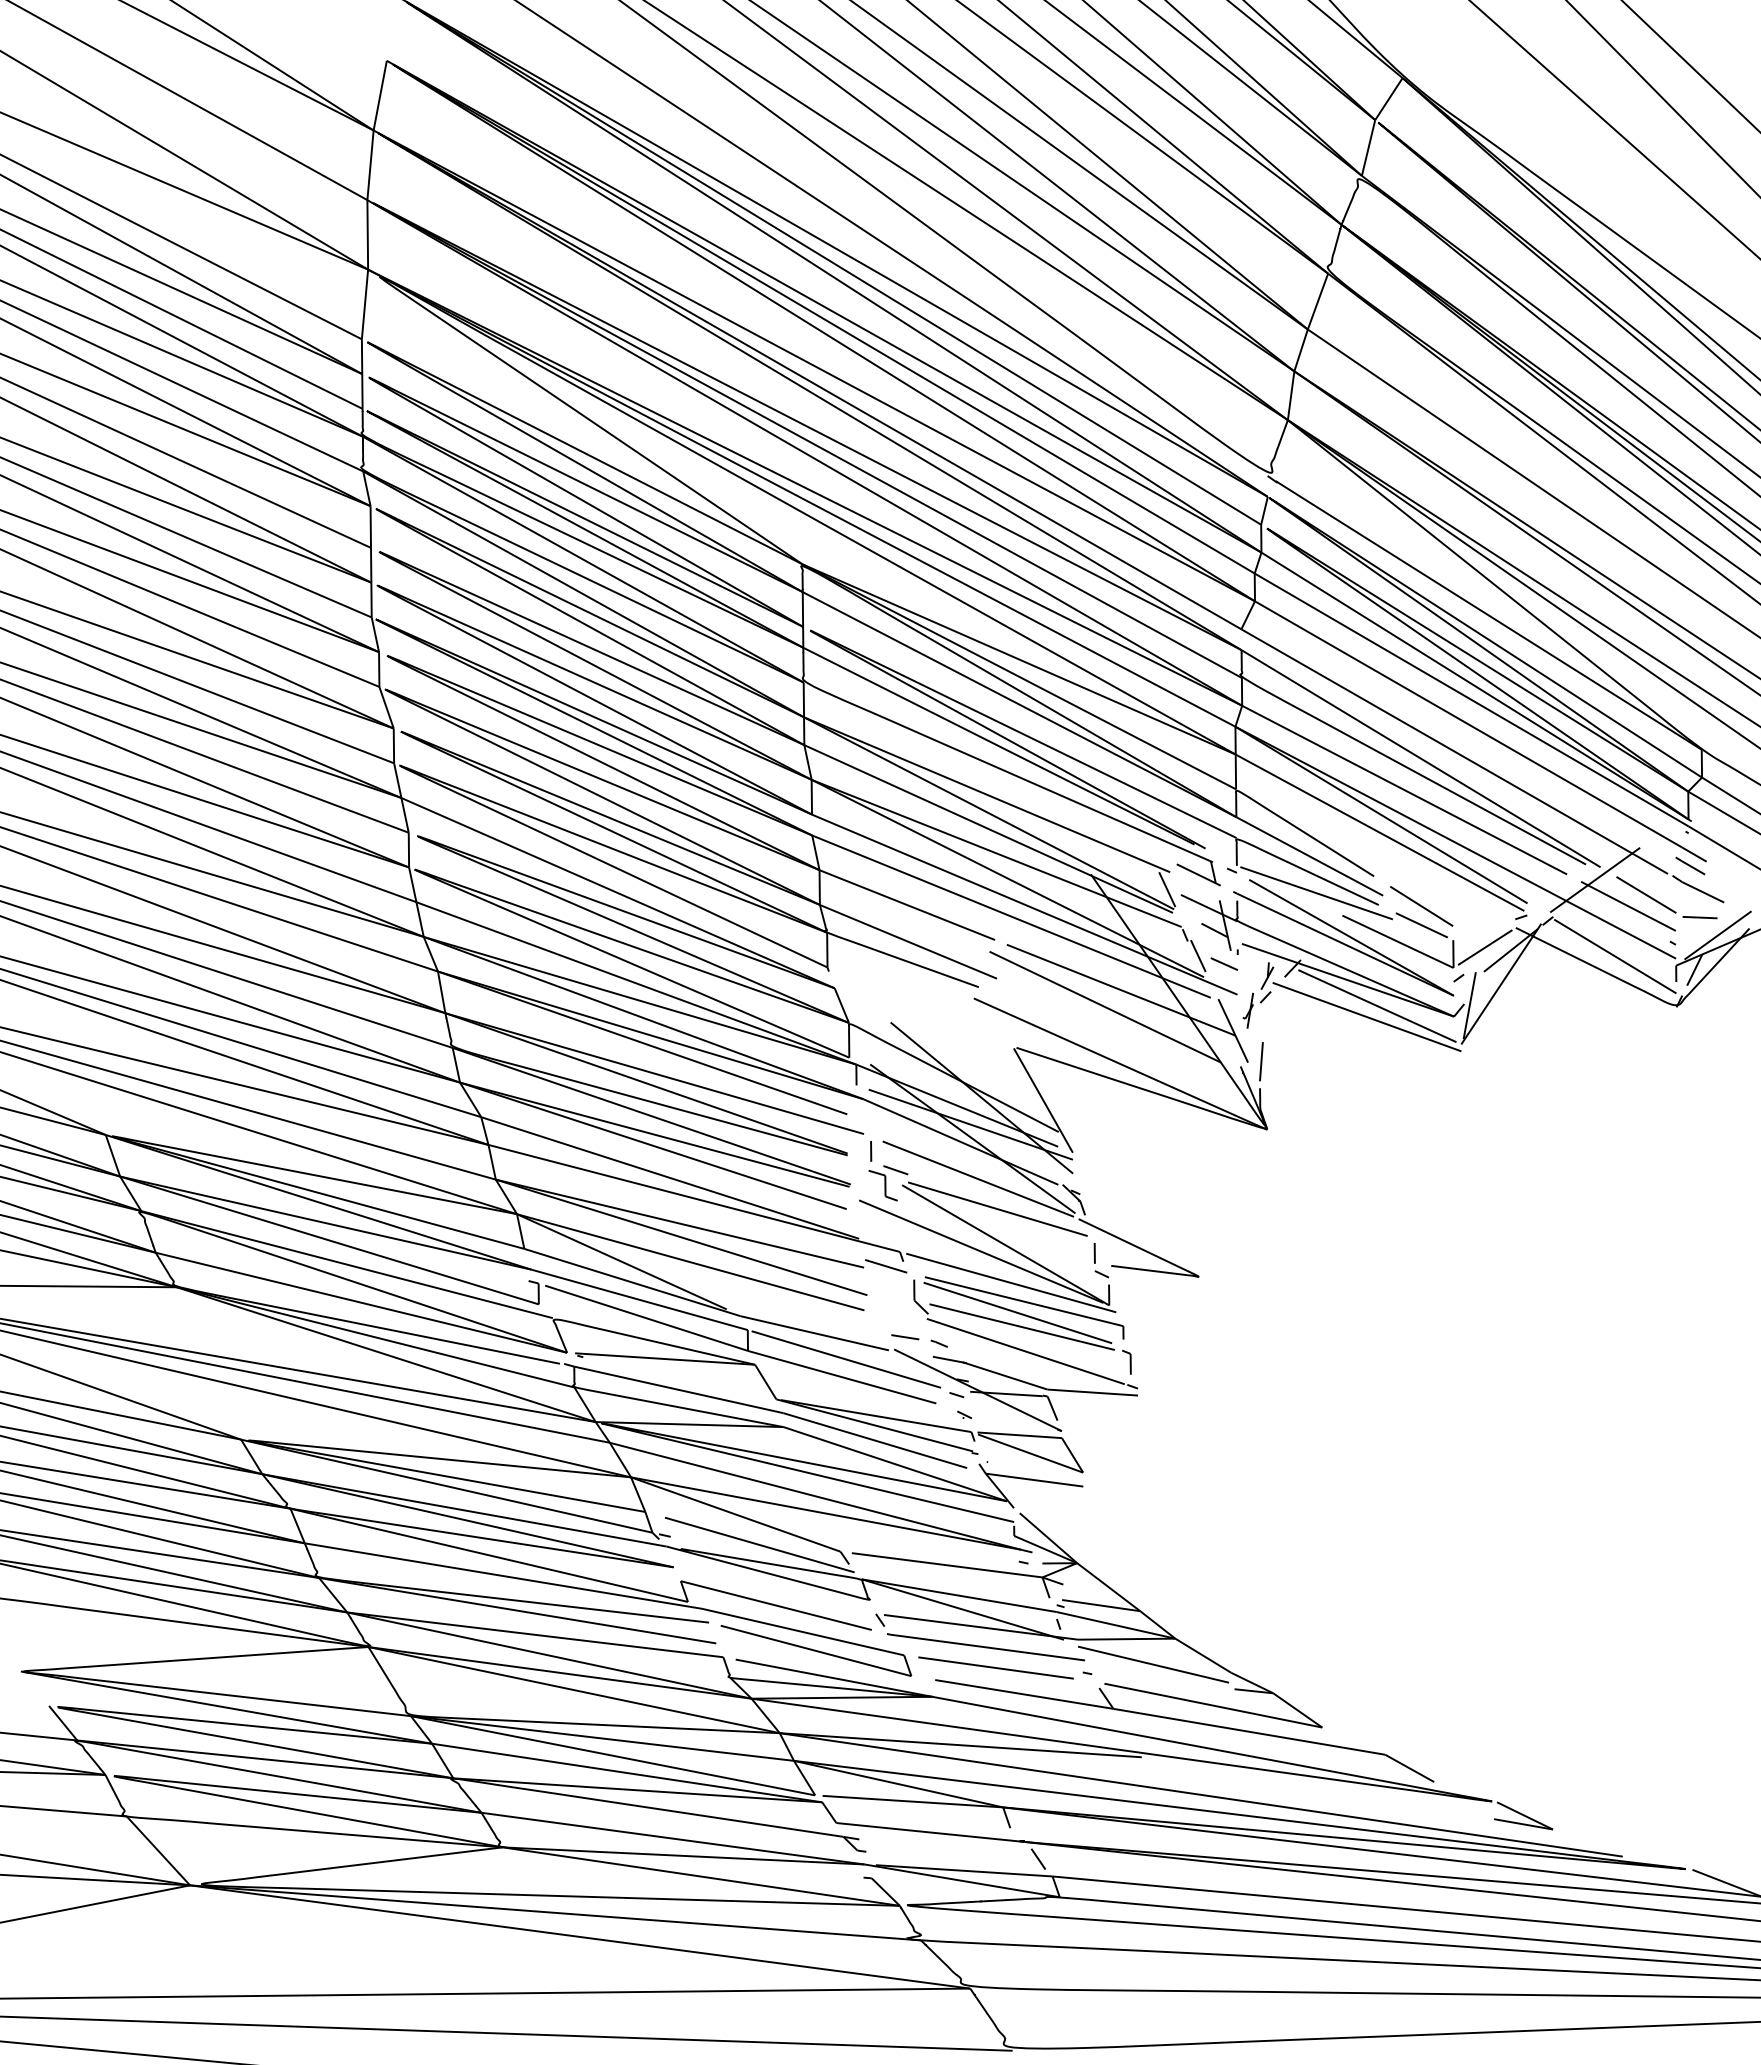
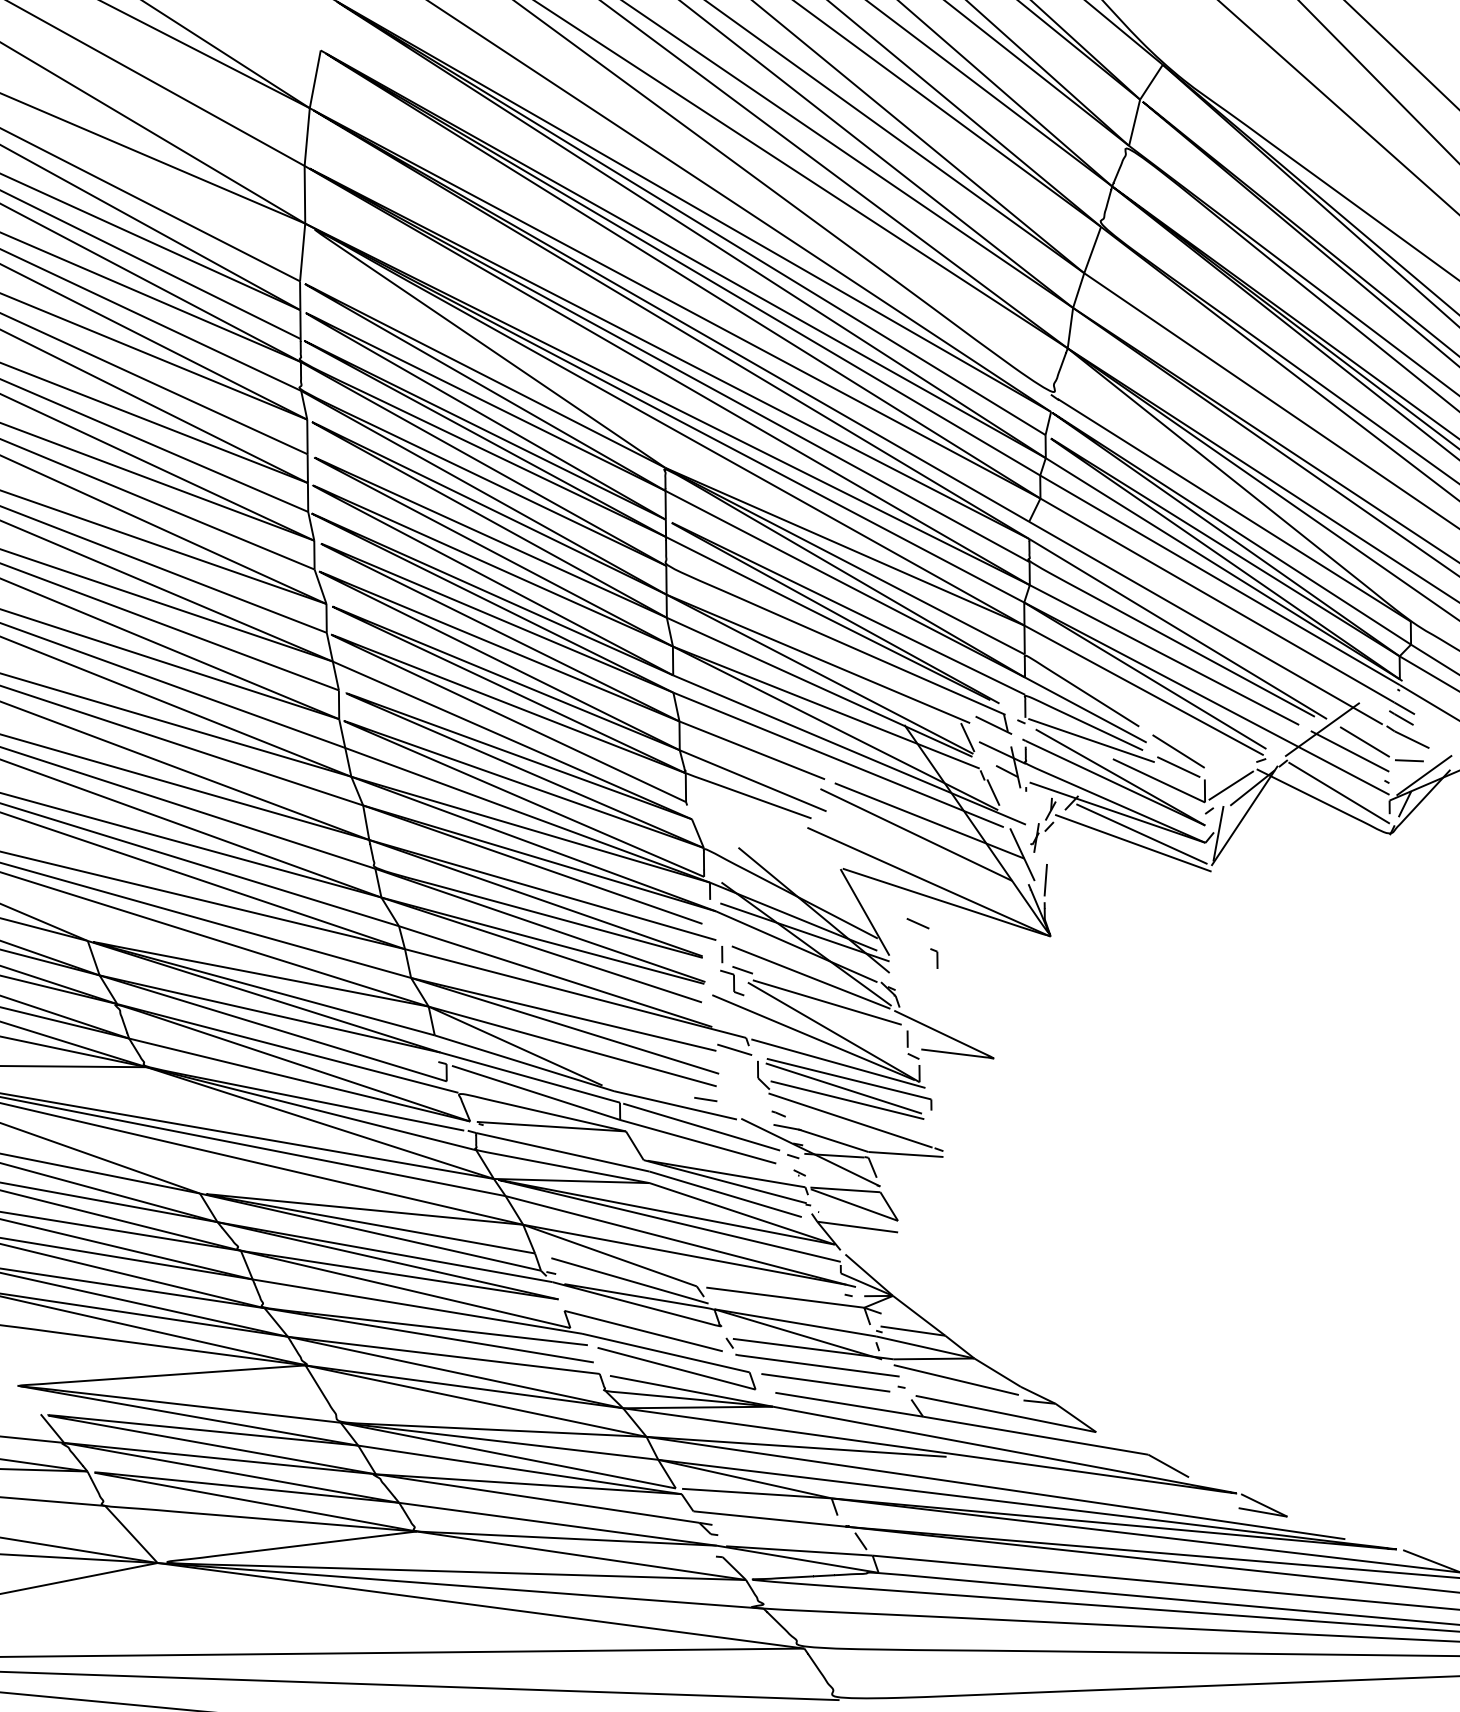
line: (1224, 963) -> (918, 923), moved
line: (905, 1337) -> (705, 1099), moved
part: (1126, 1361) -> (933, 957), moved

